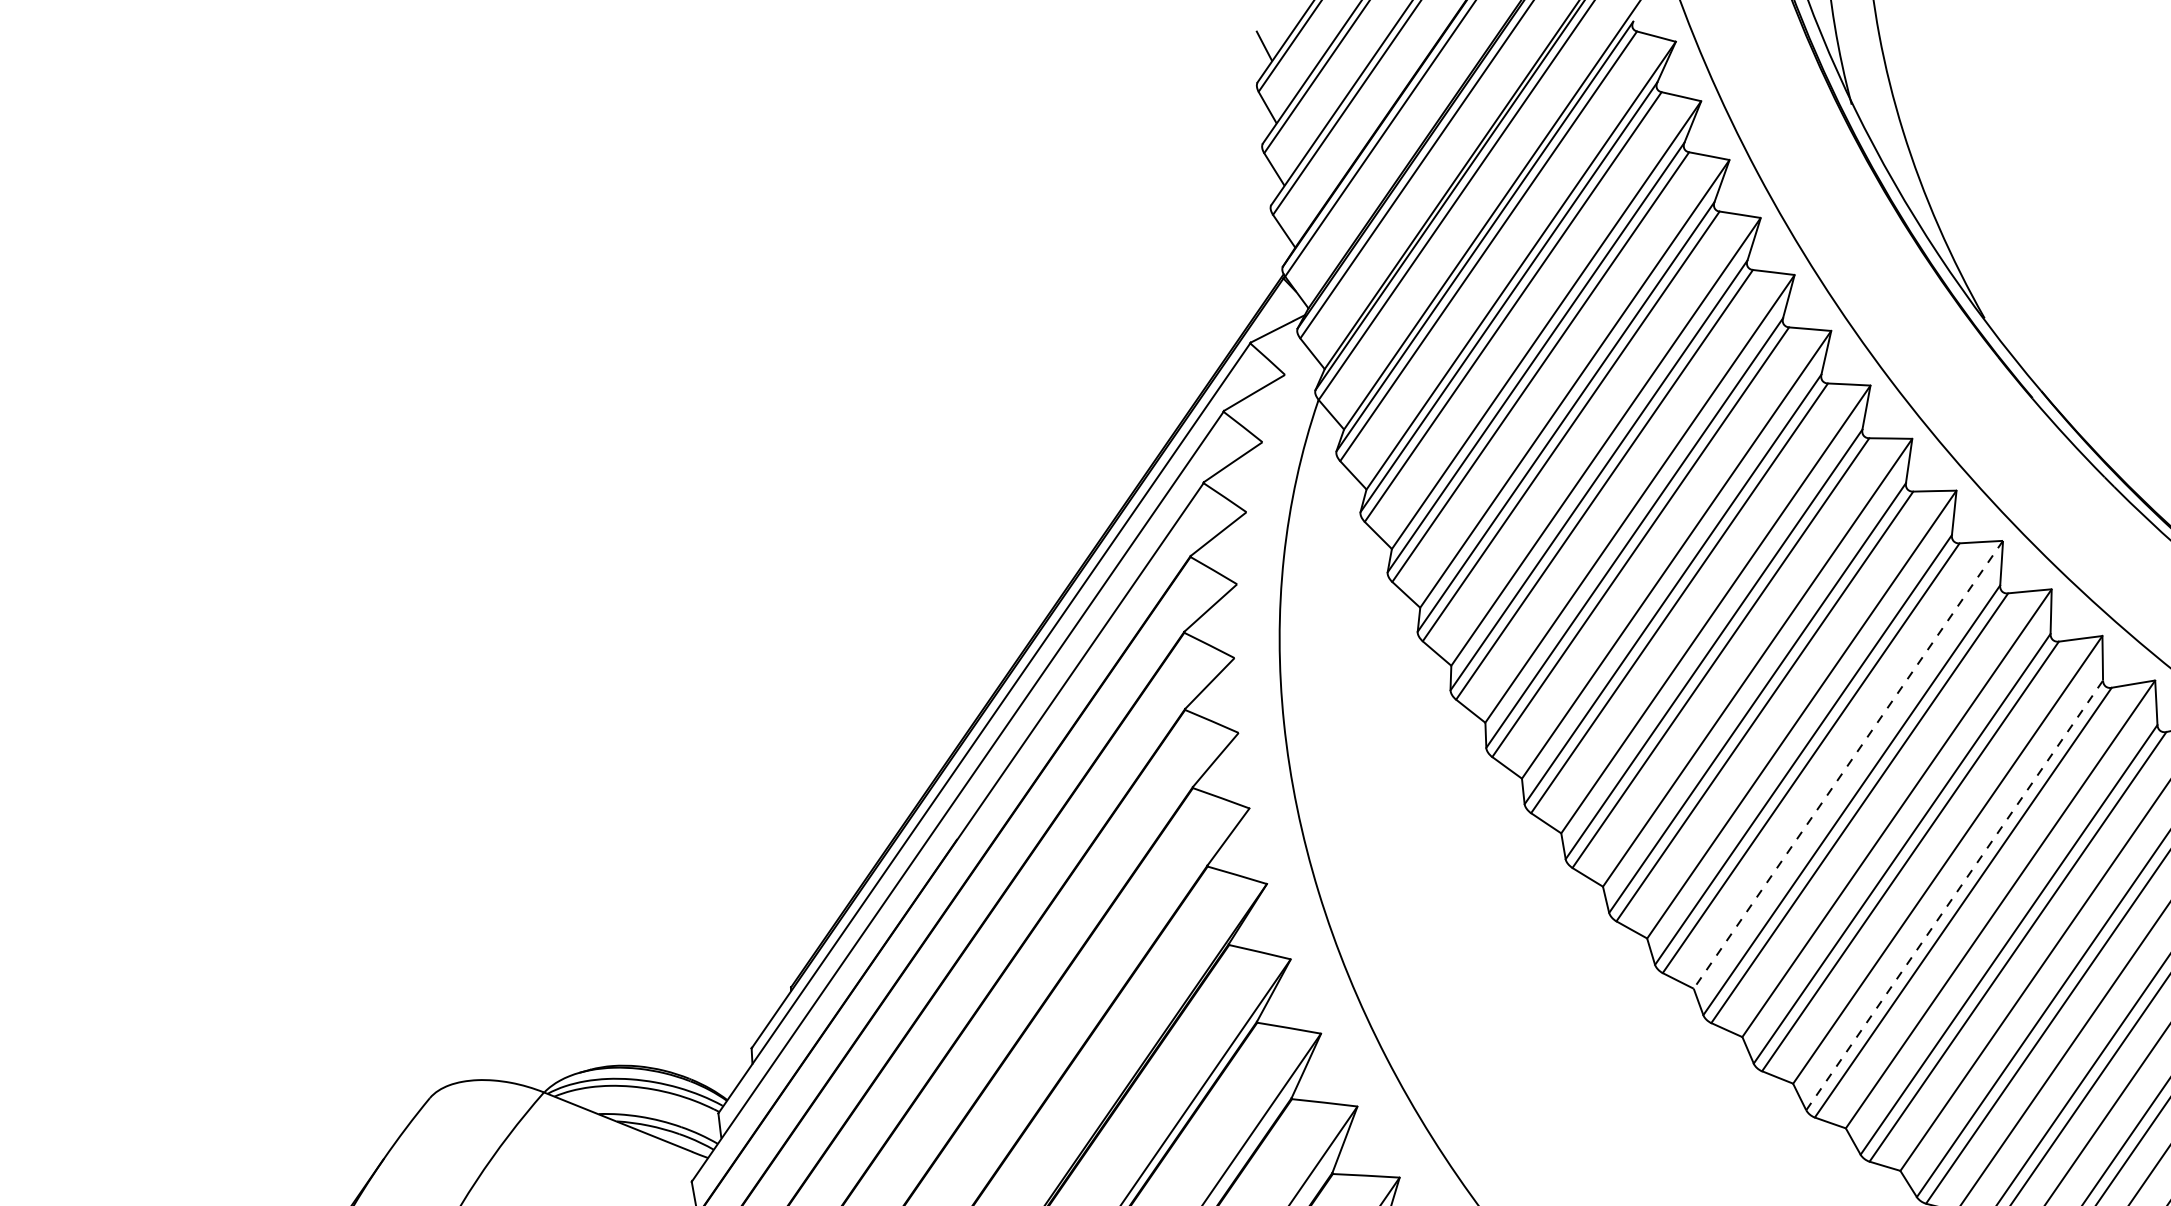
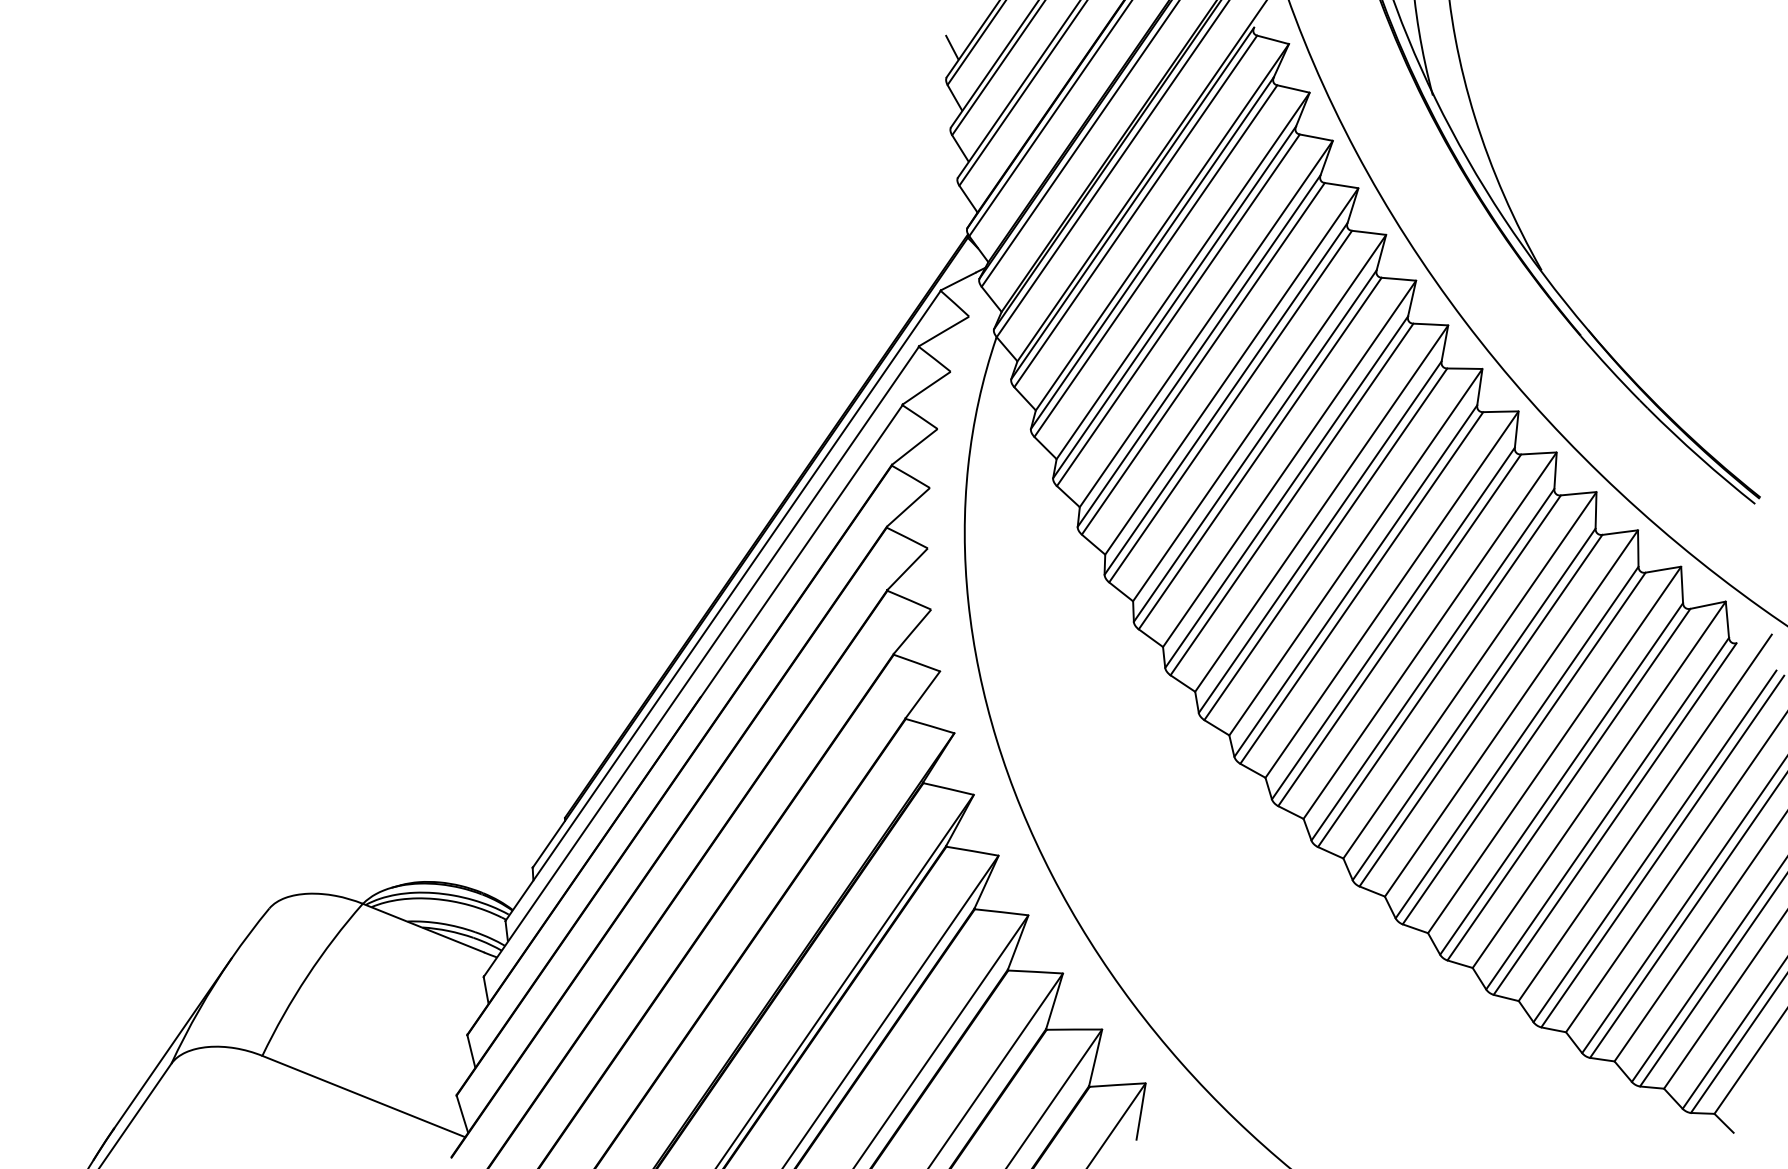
line: (1848, 764) -> (1430, 635), dashed -> solid
line: (1955, 895) -> (1517, 742), dashed -> solid

